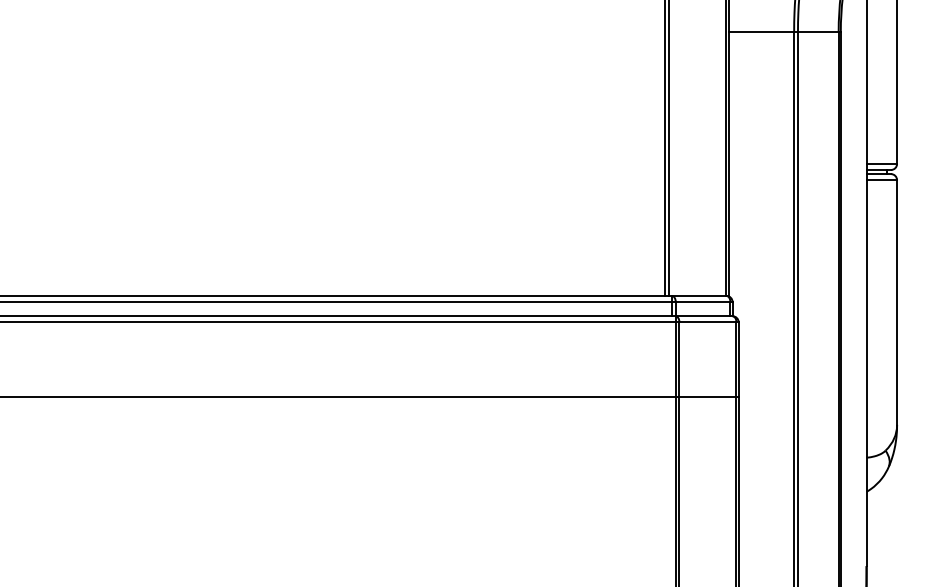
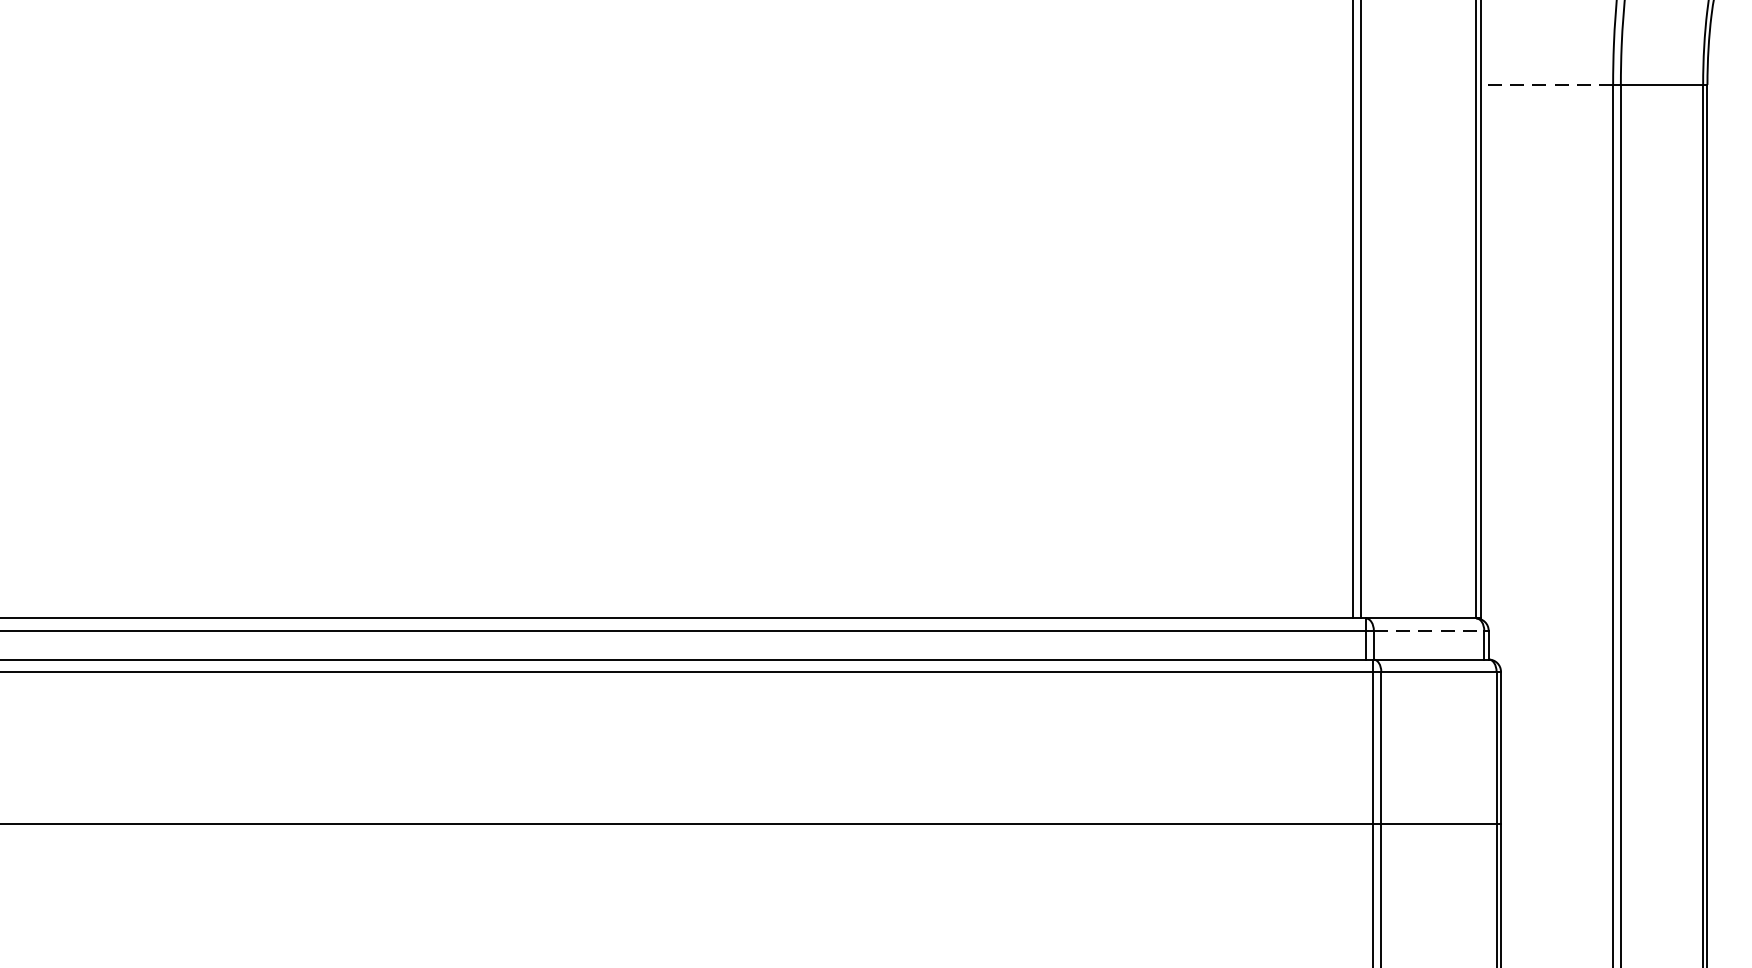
line: (761, 31) -> (1547, 84), solid -> dashed
line: (703, 302) -> (1429, 631), solid -> dashed

